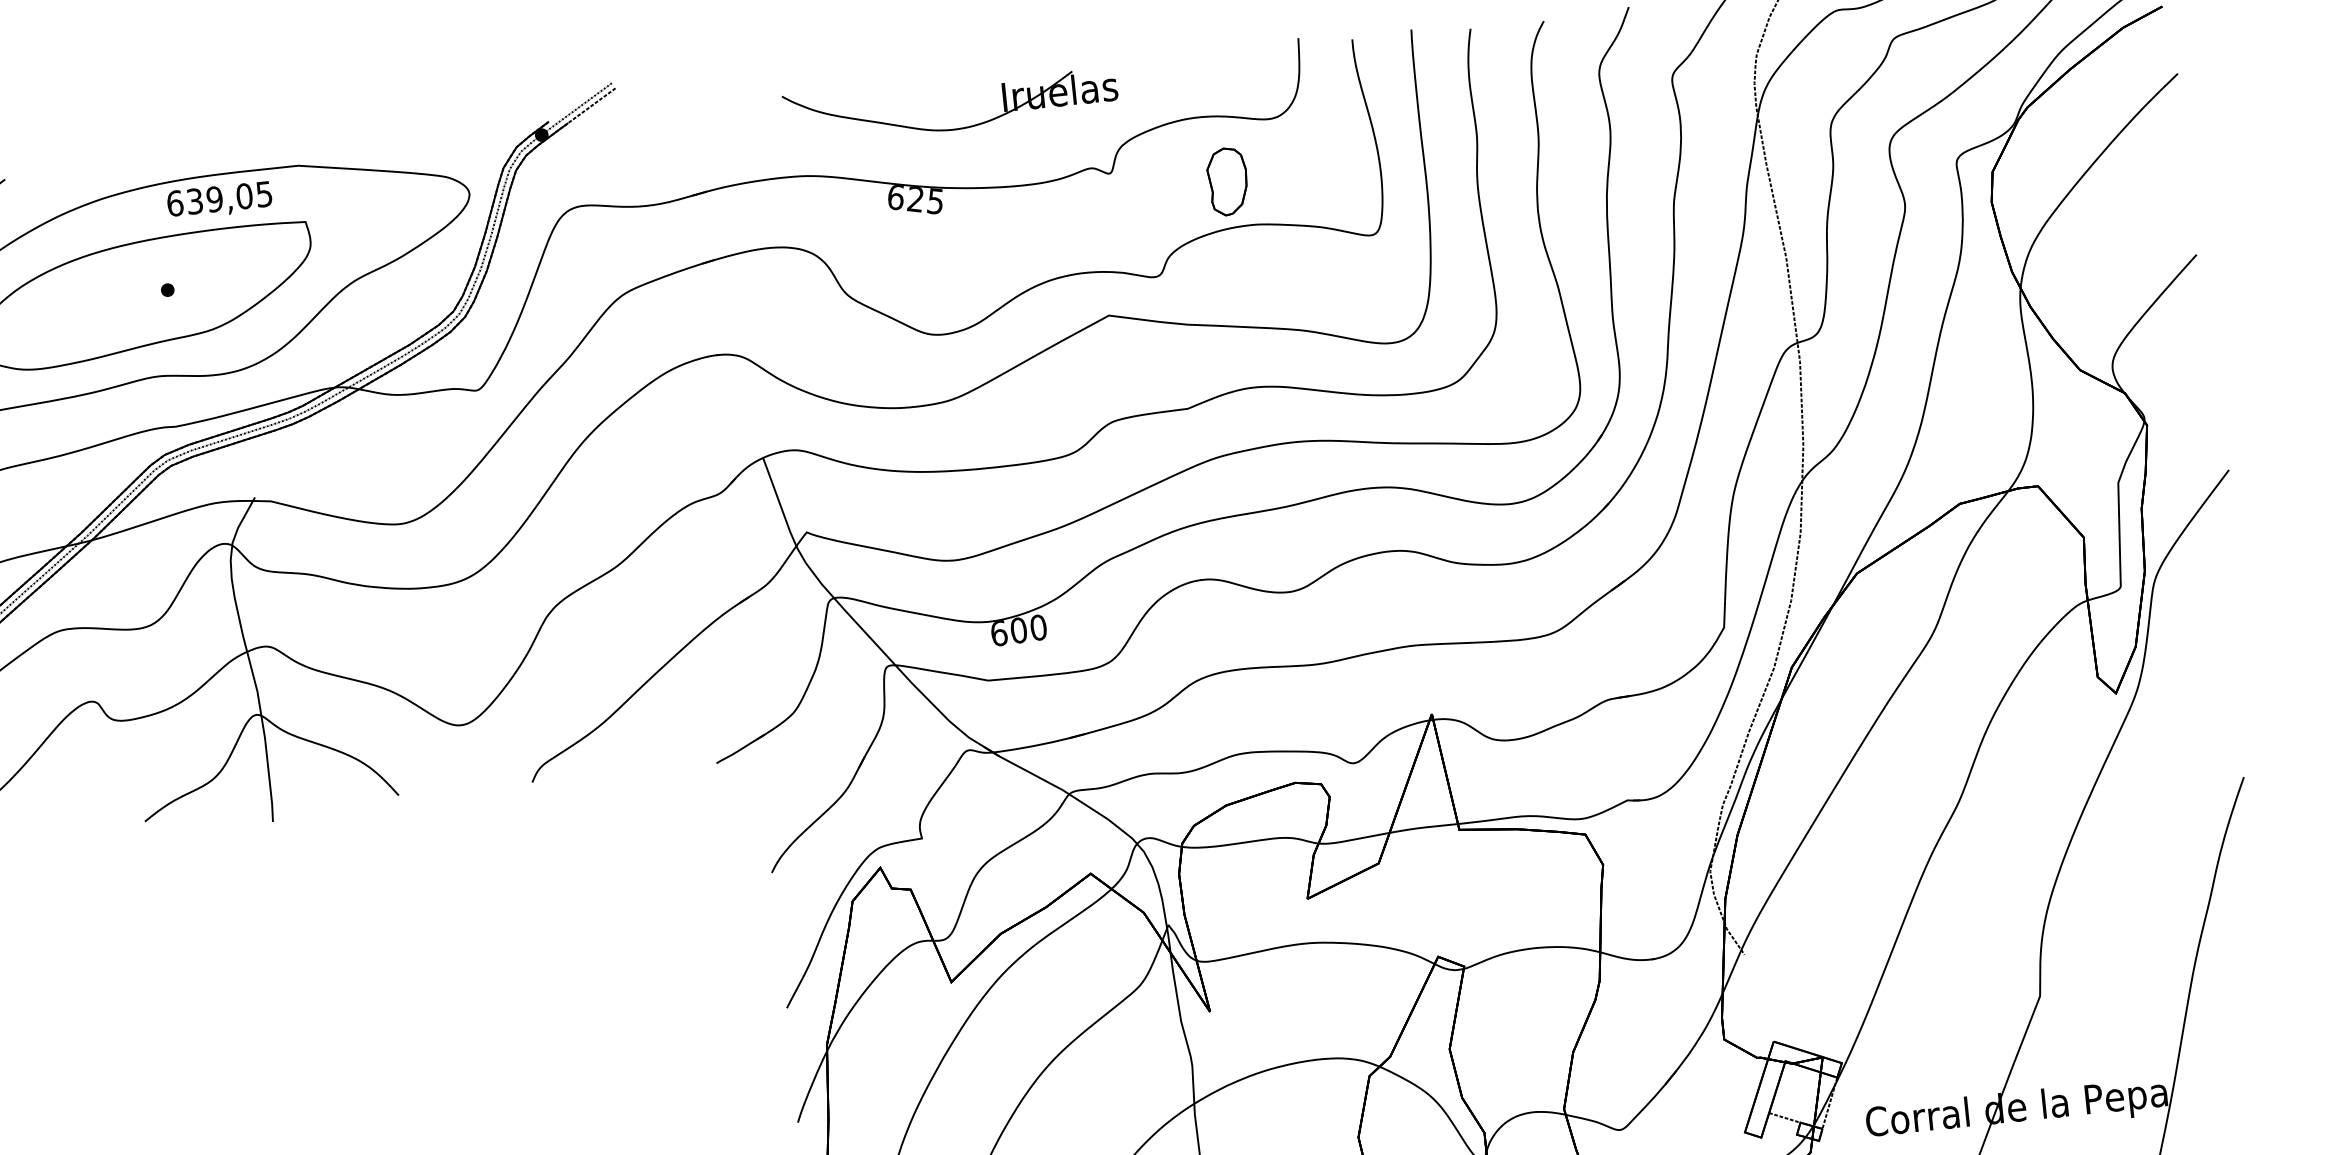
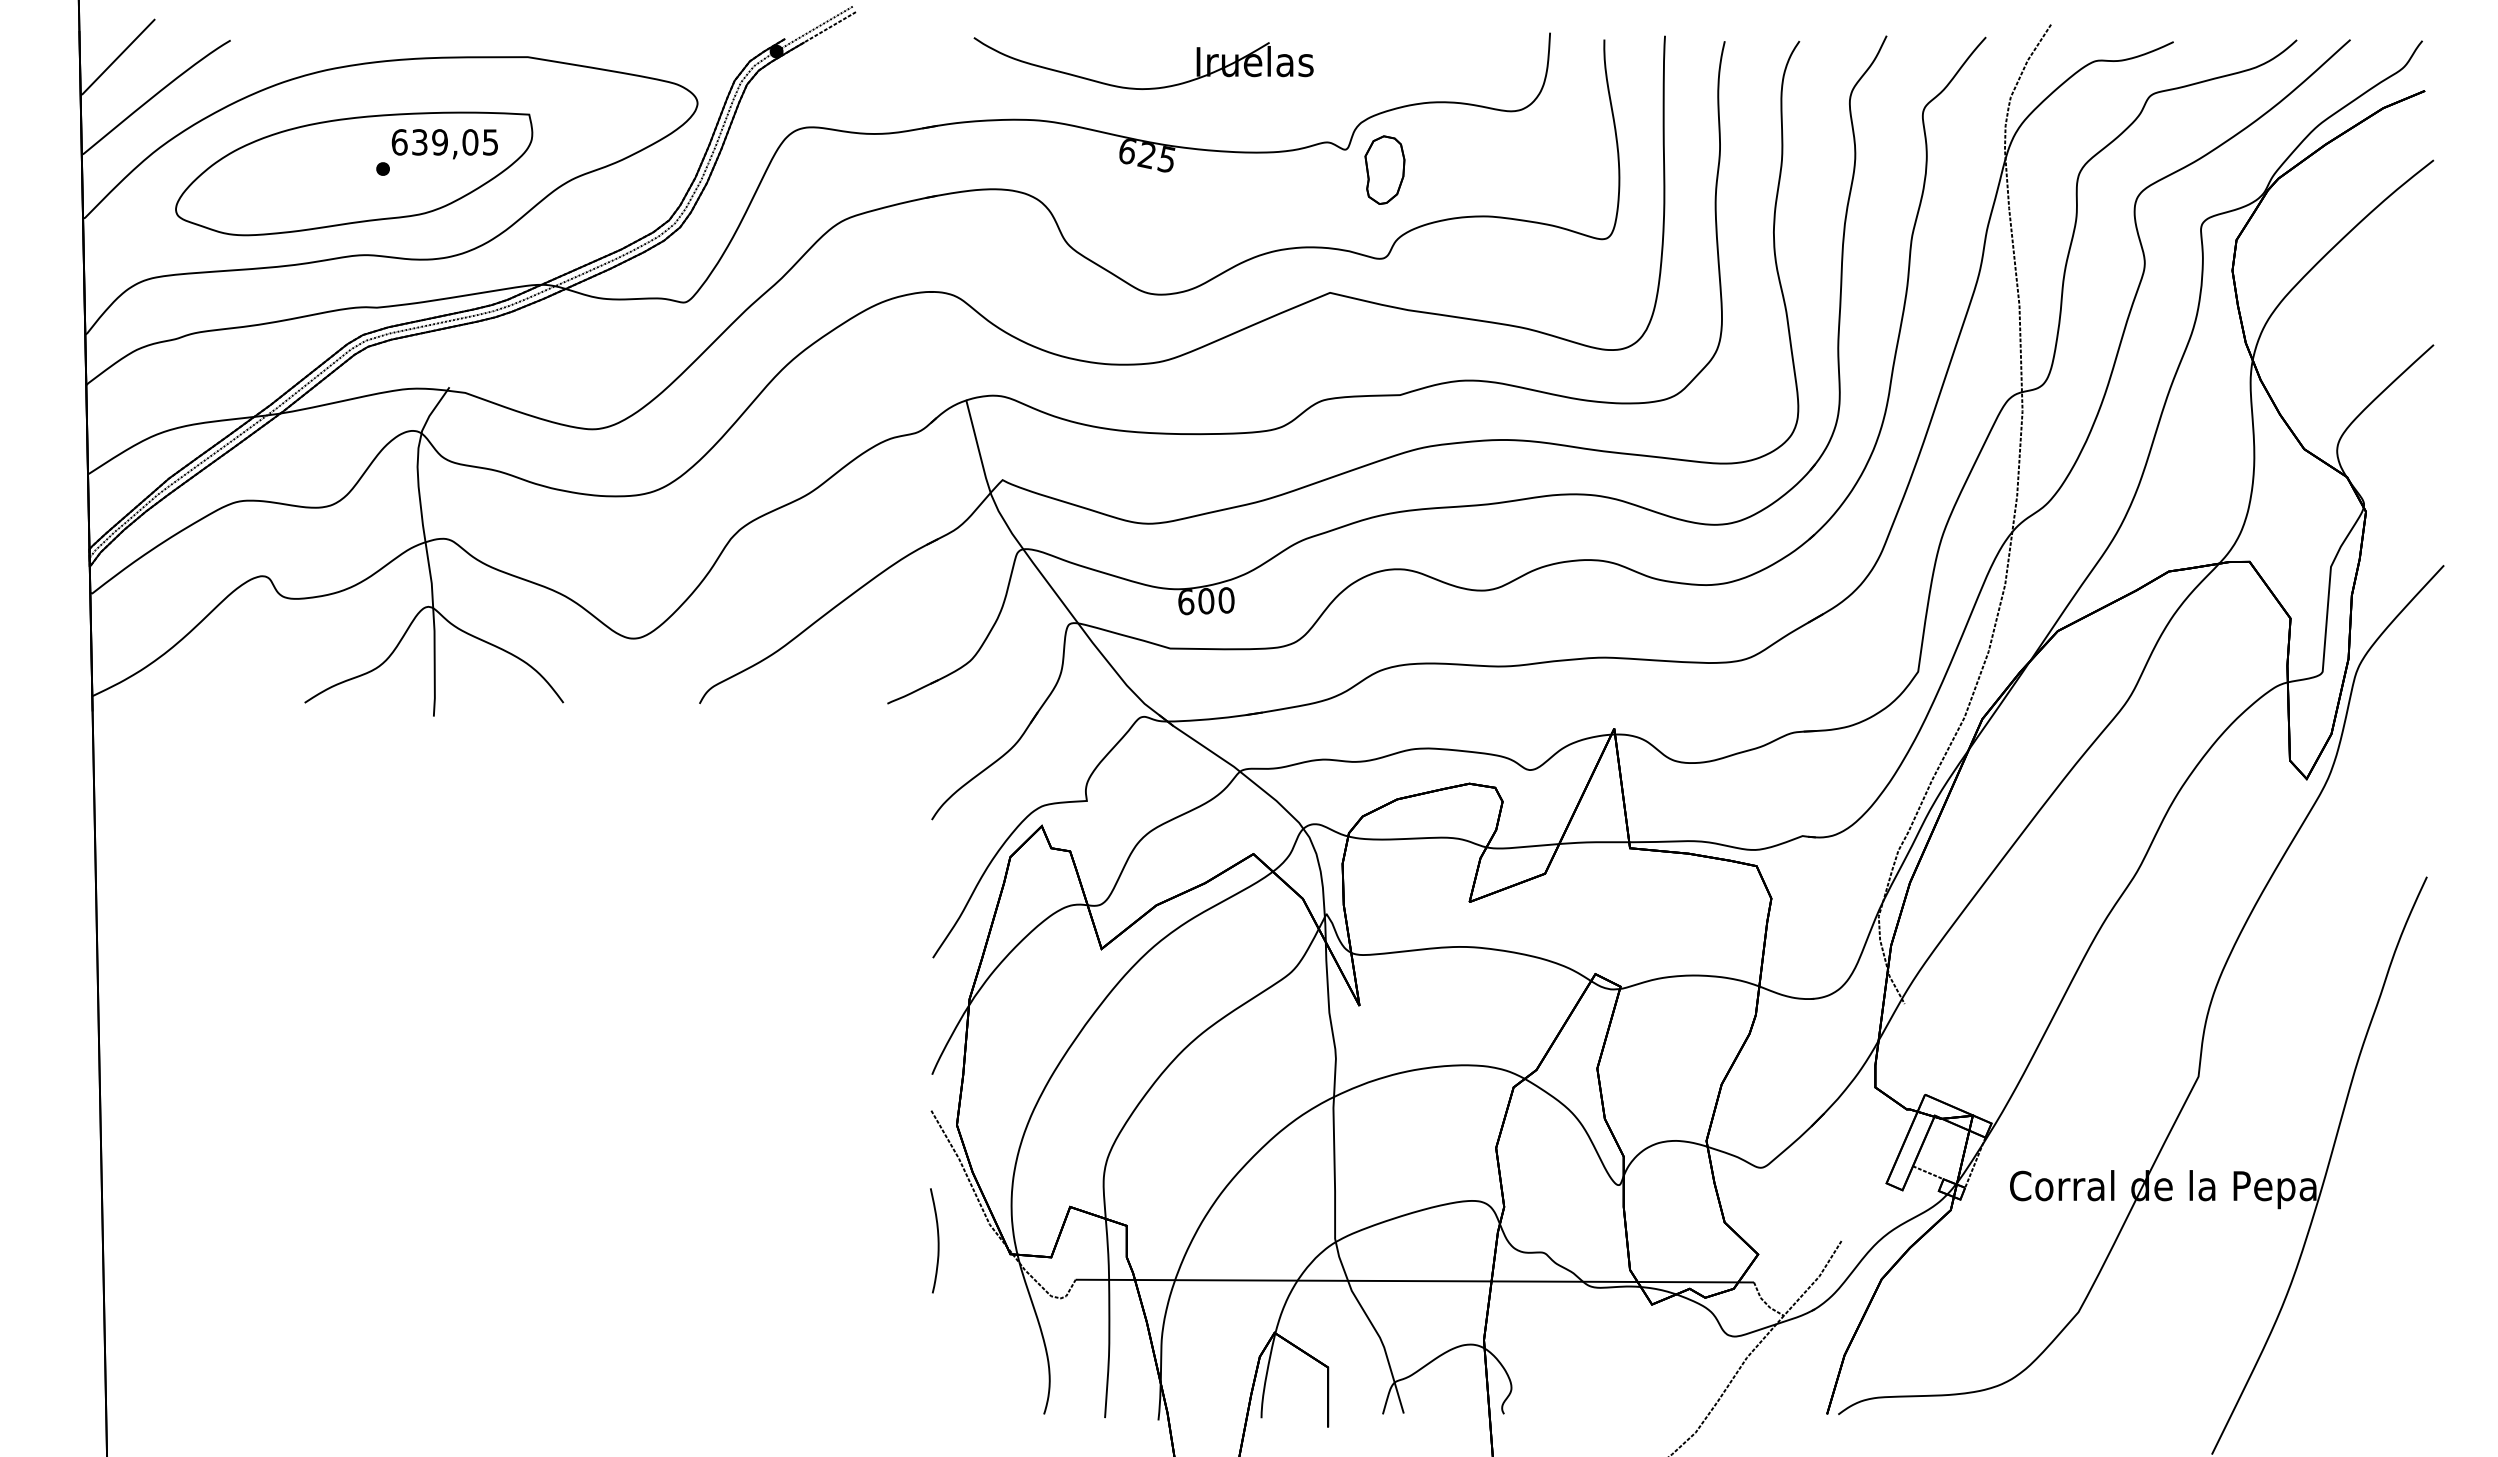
part: (953, 129) -> (1143, 88), moved
part: (1227, 181) -> (1384, 169), moved
text: (219, 201) -> (444, 144), moved

